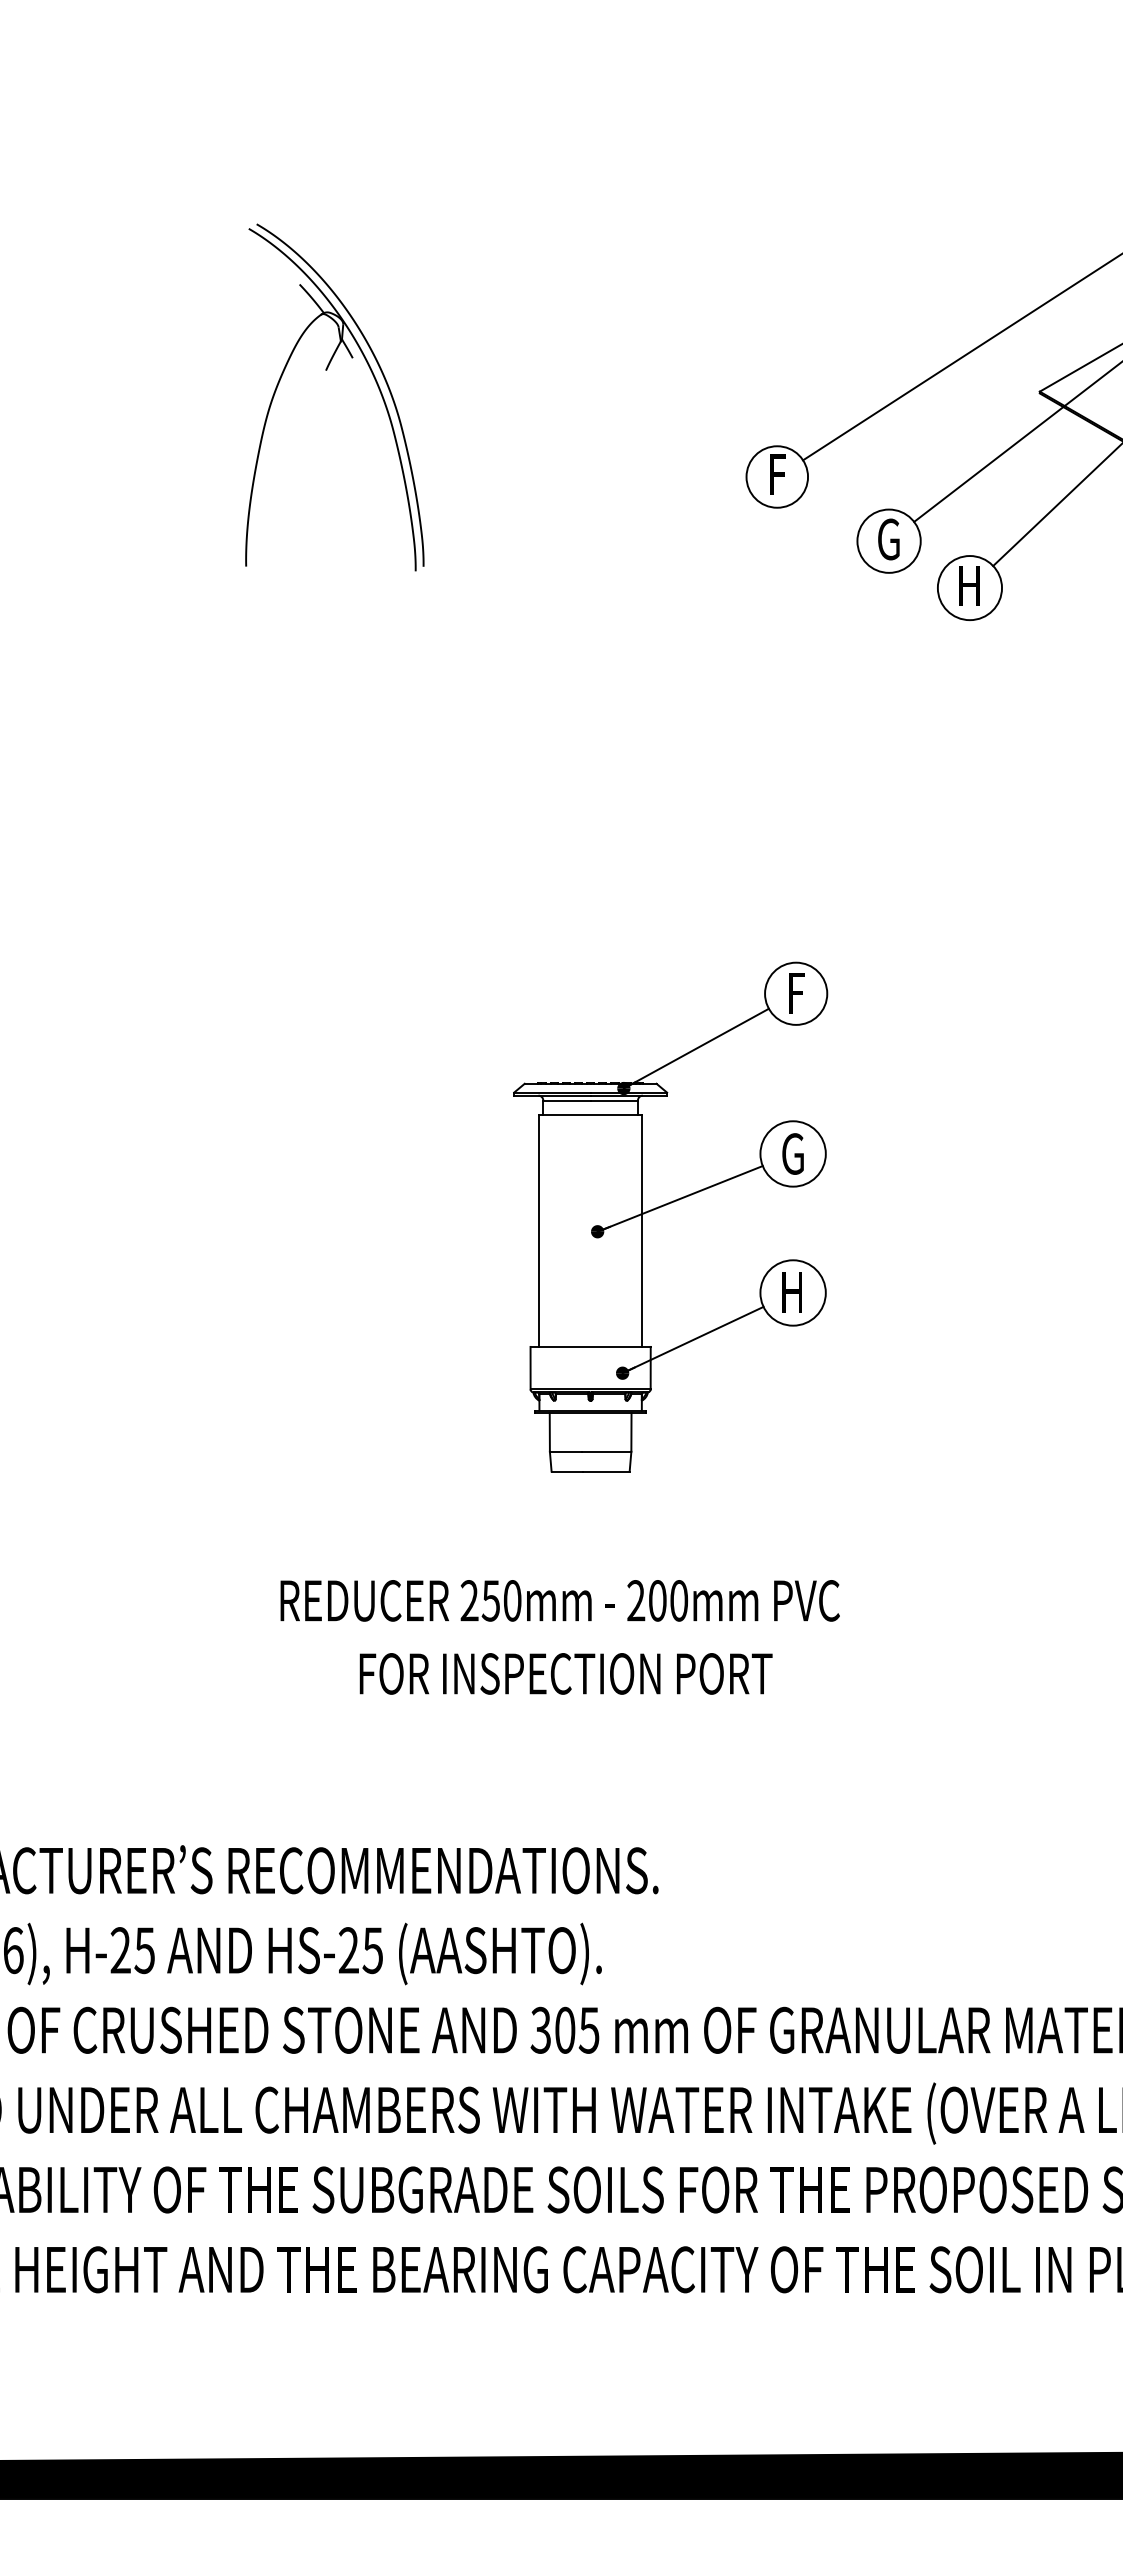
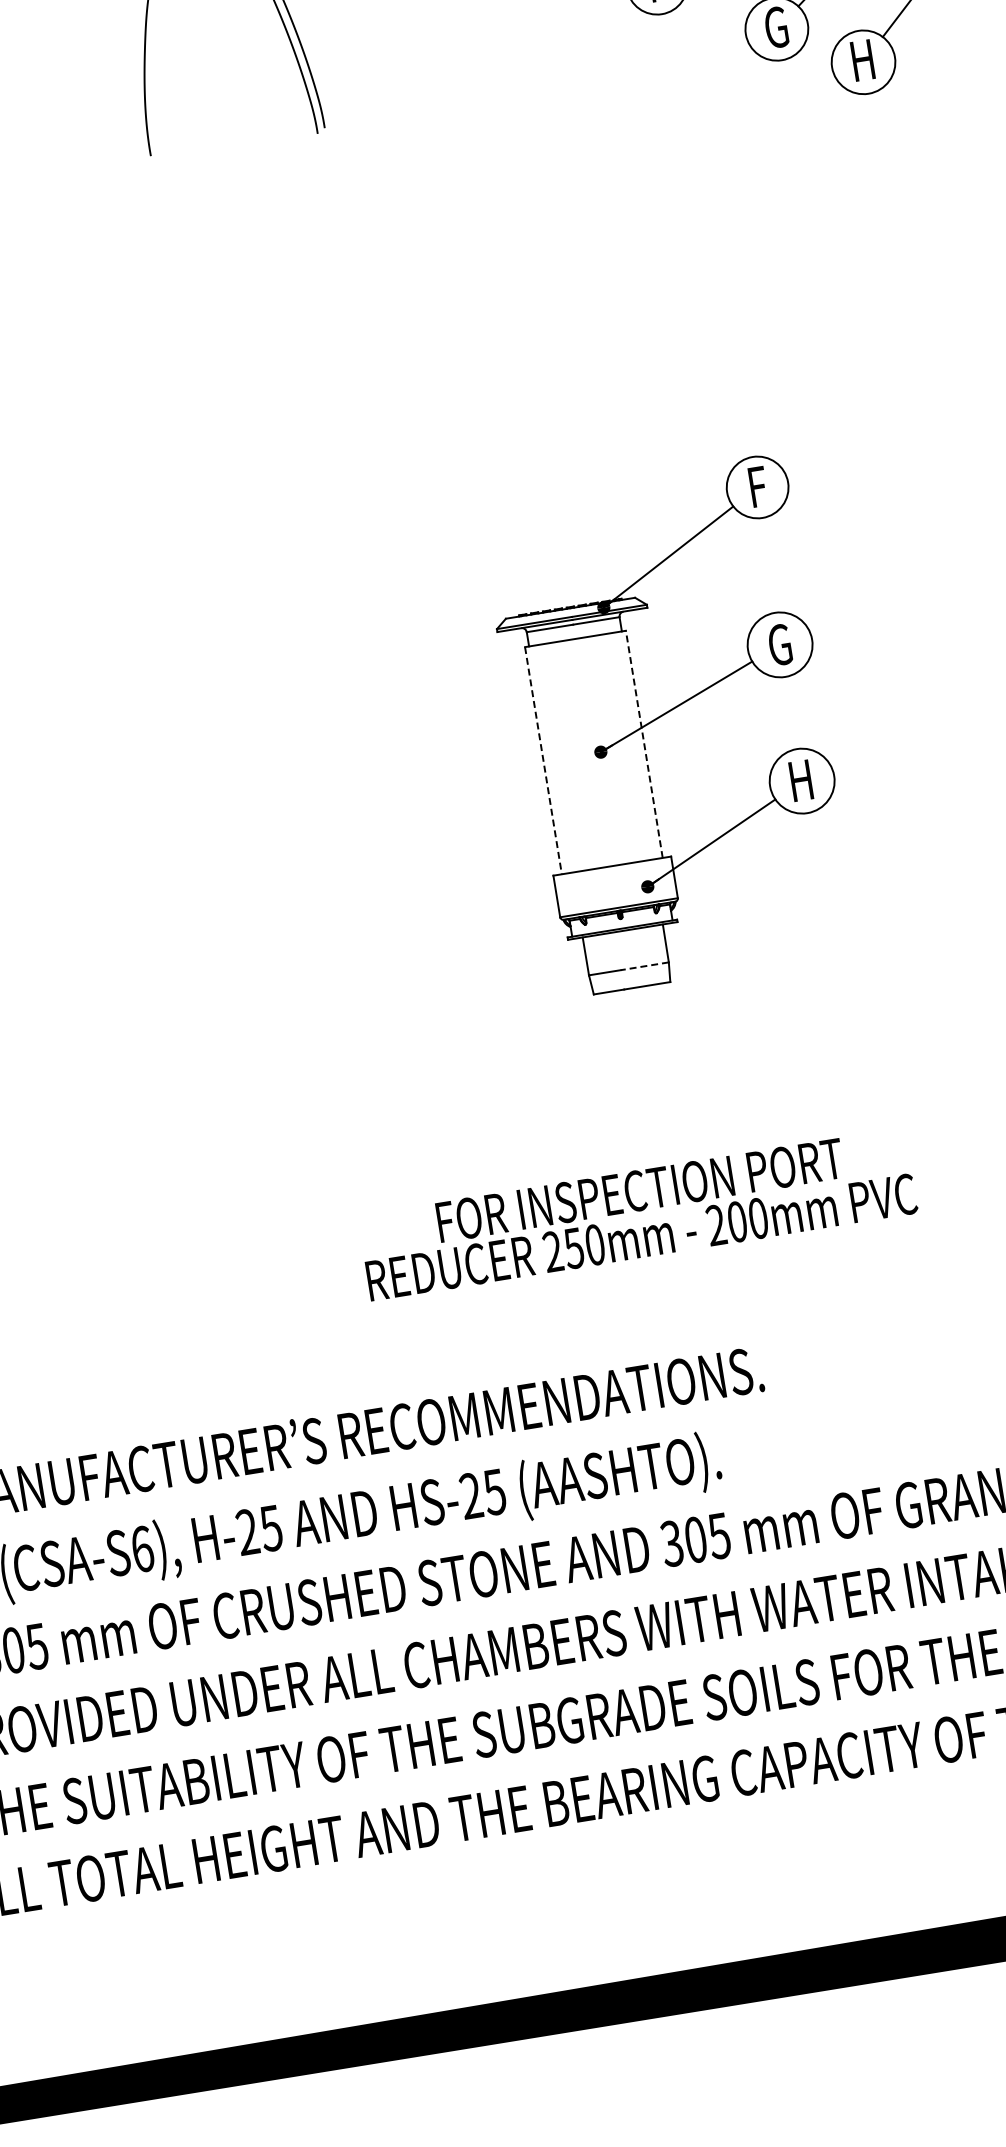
line: (539, 1231) -> (543, 761), solid -> dashed
line: (642, 1231) -> (644, 744), solid -> dashed
line: (606, 1451) -> (644, 966), solid -> dashed
text: (559, 1600) -> (641, 1237), moved

